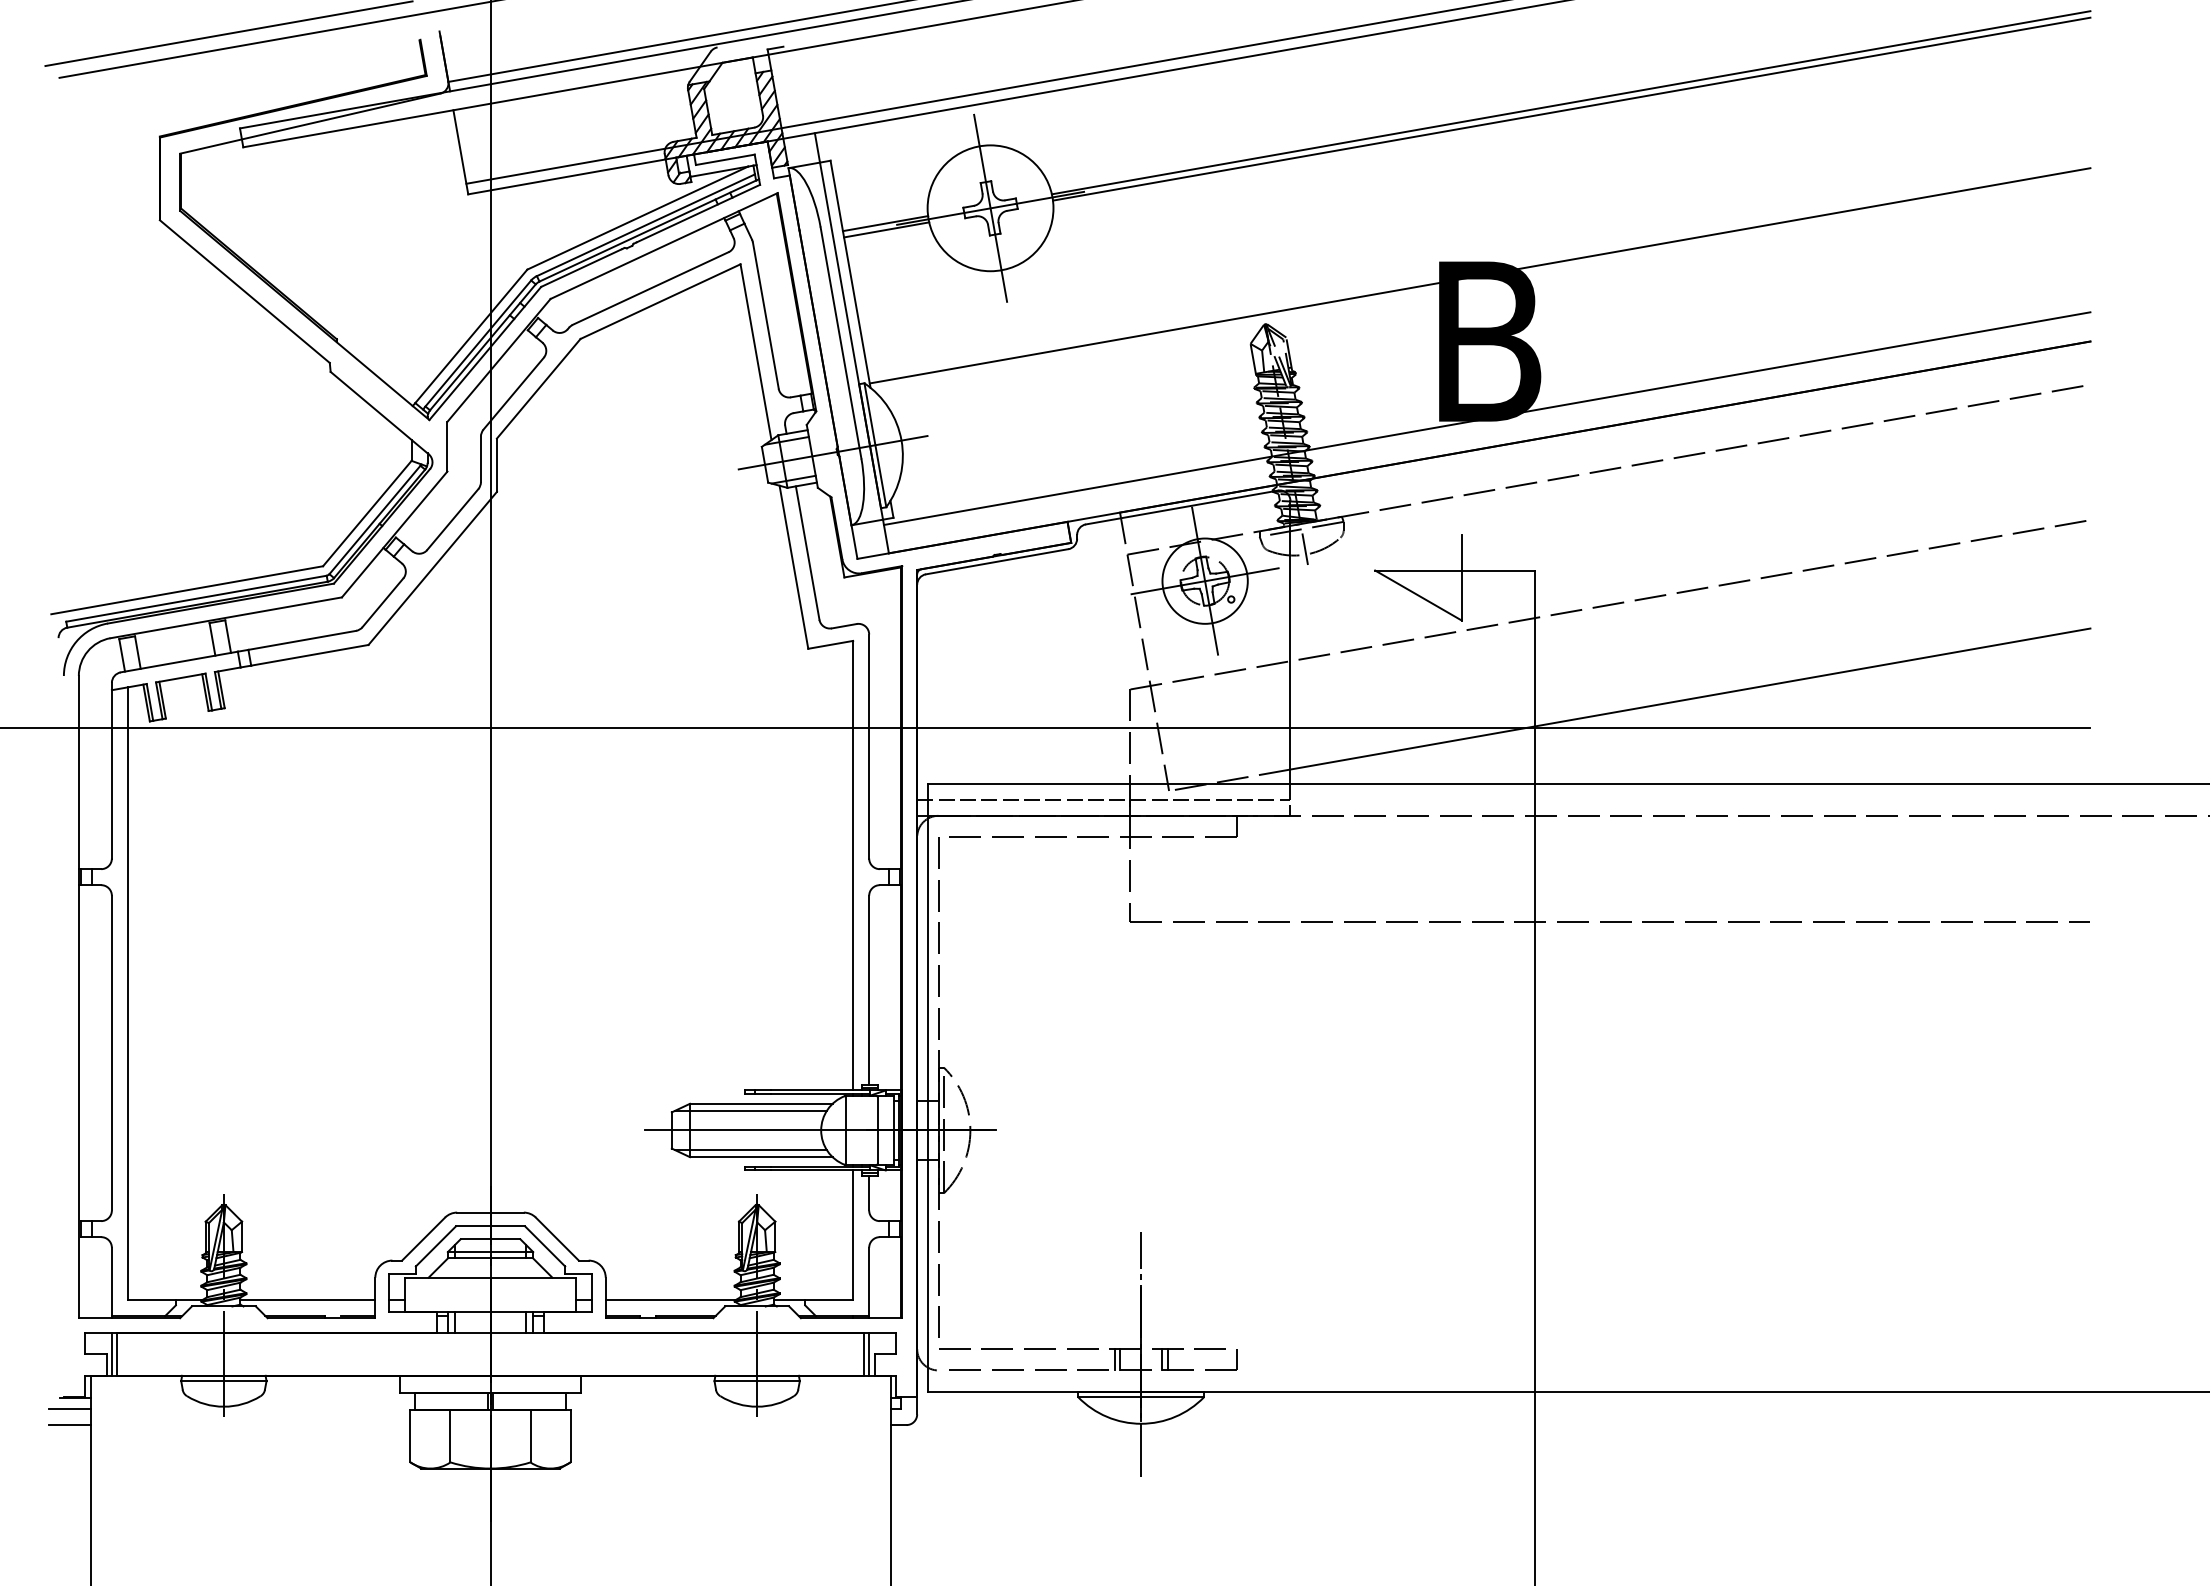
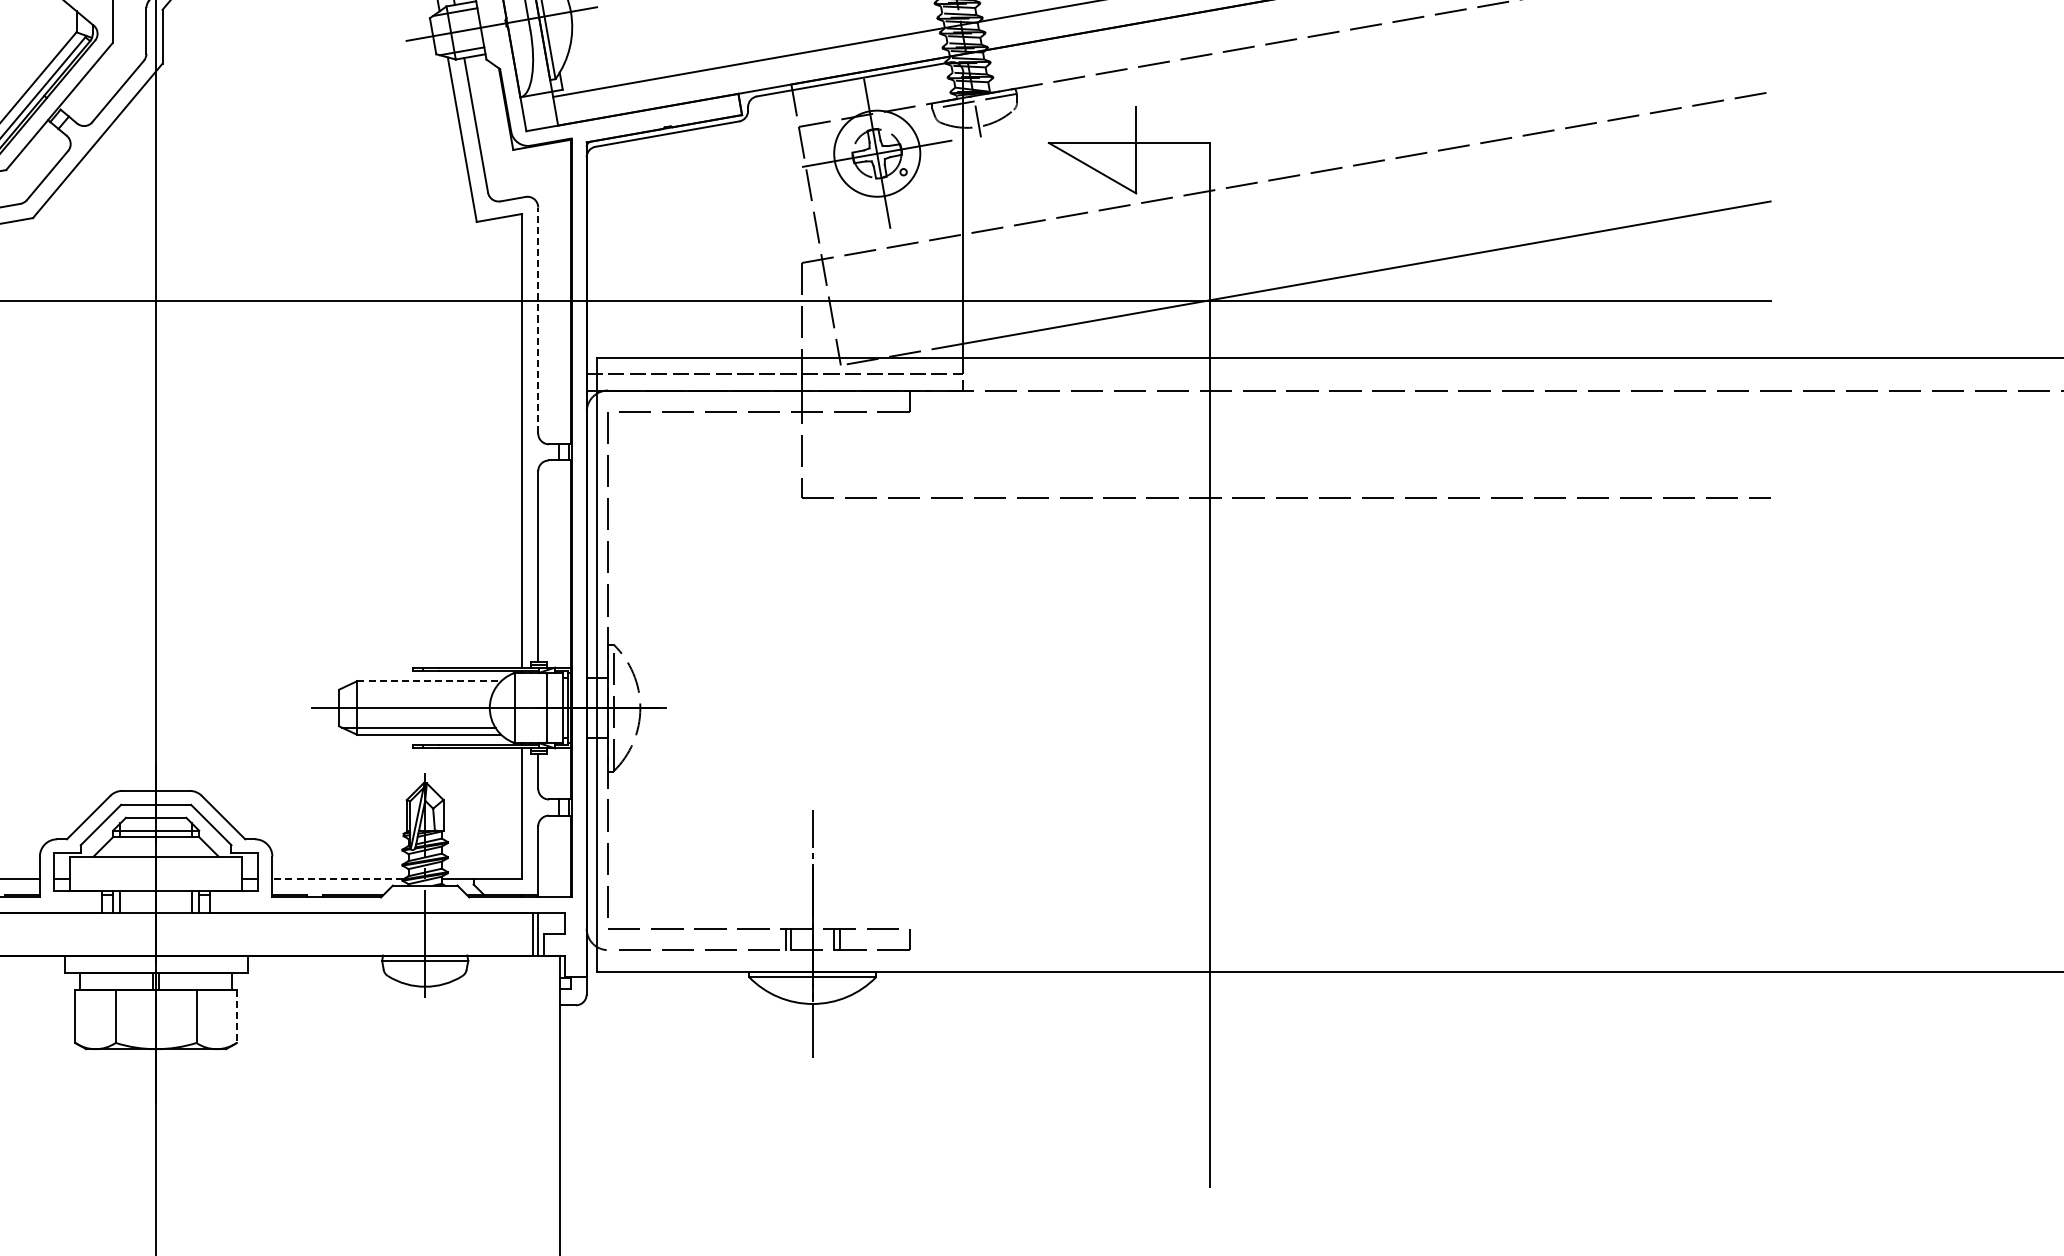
line: (869, 746) -> (538, 320), solid -> dashed
line: (761, 1103) -> (429, 680), solid -> dashed
line: (750, 1110) -> (418, 687), removed
line: (670, 1300) -> (337, 879), solid -> dashed
line: (570, 1436) -> (236, 1016), solid -> dashed

